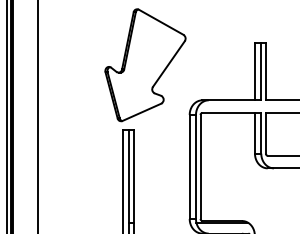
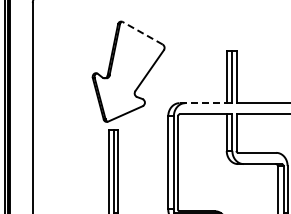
line: (160, 21) -> (142, 32), solid -> dashed
line: (229, 100) -> (203, 103), solid -> dashed

